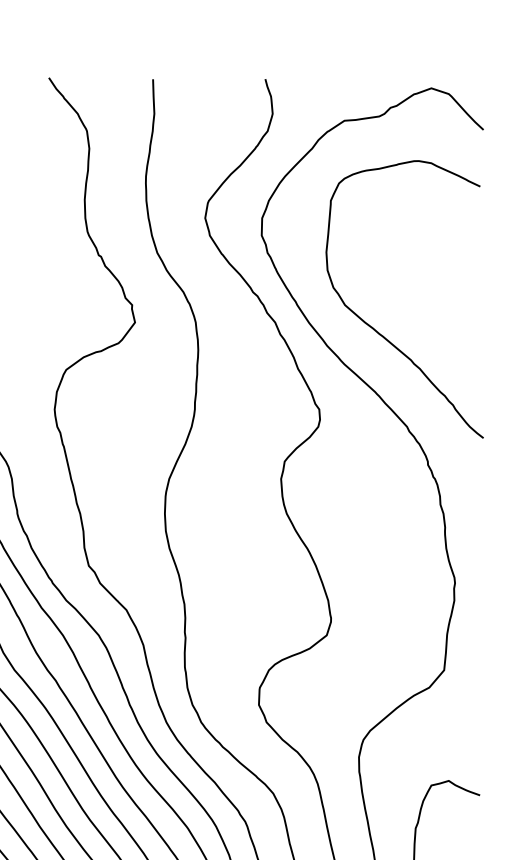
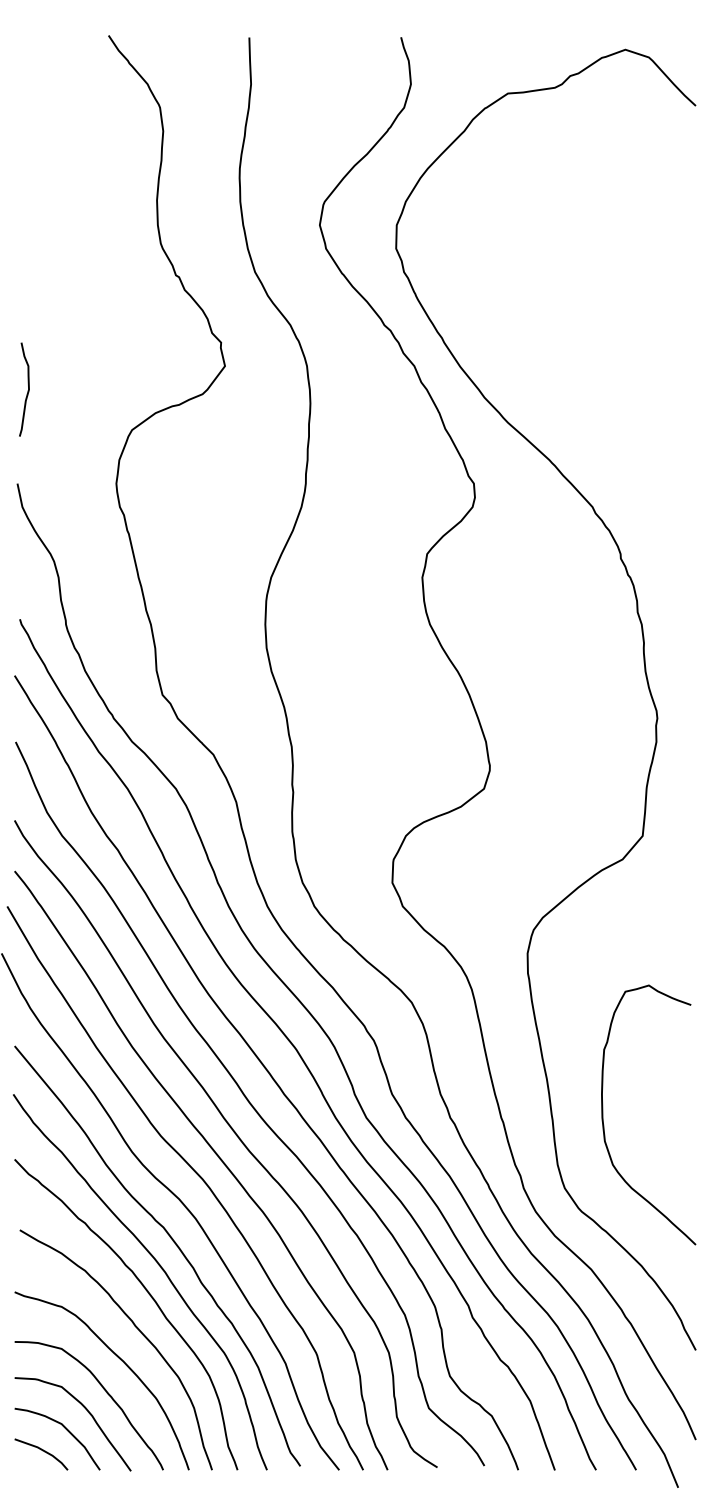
curve: (378, 331) -> (553, 378), removed

